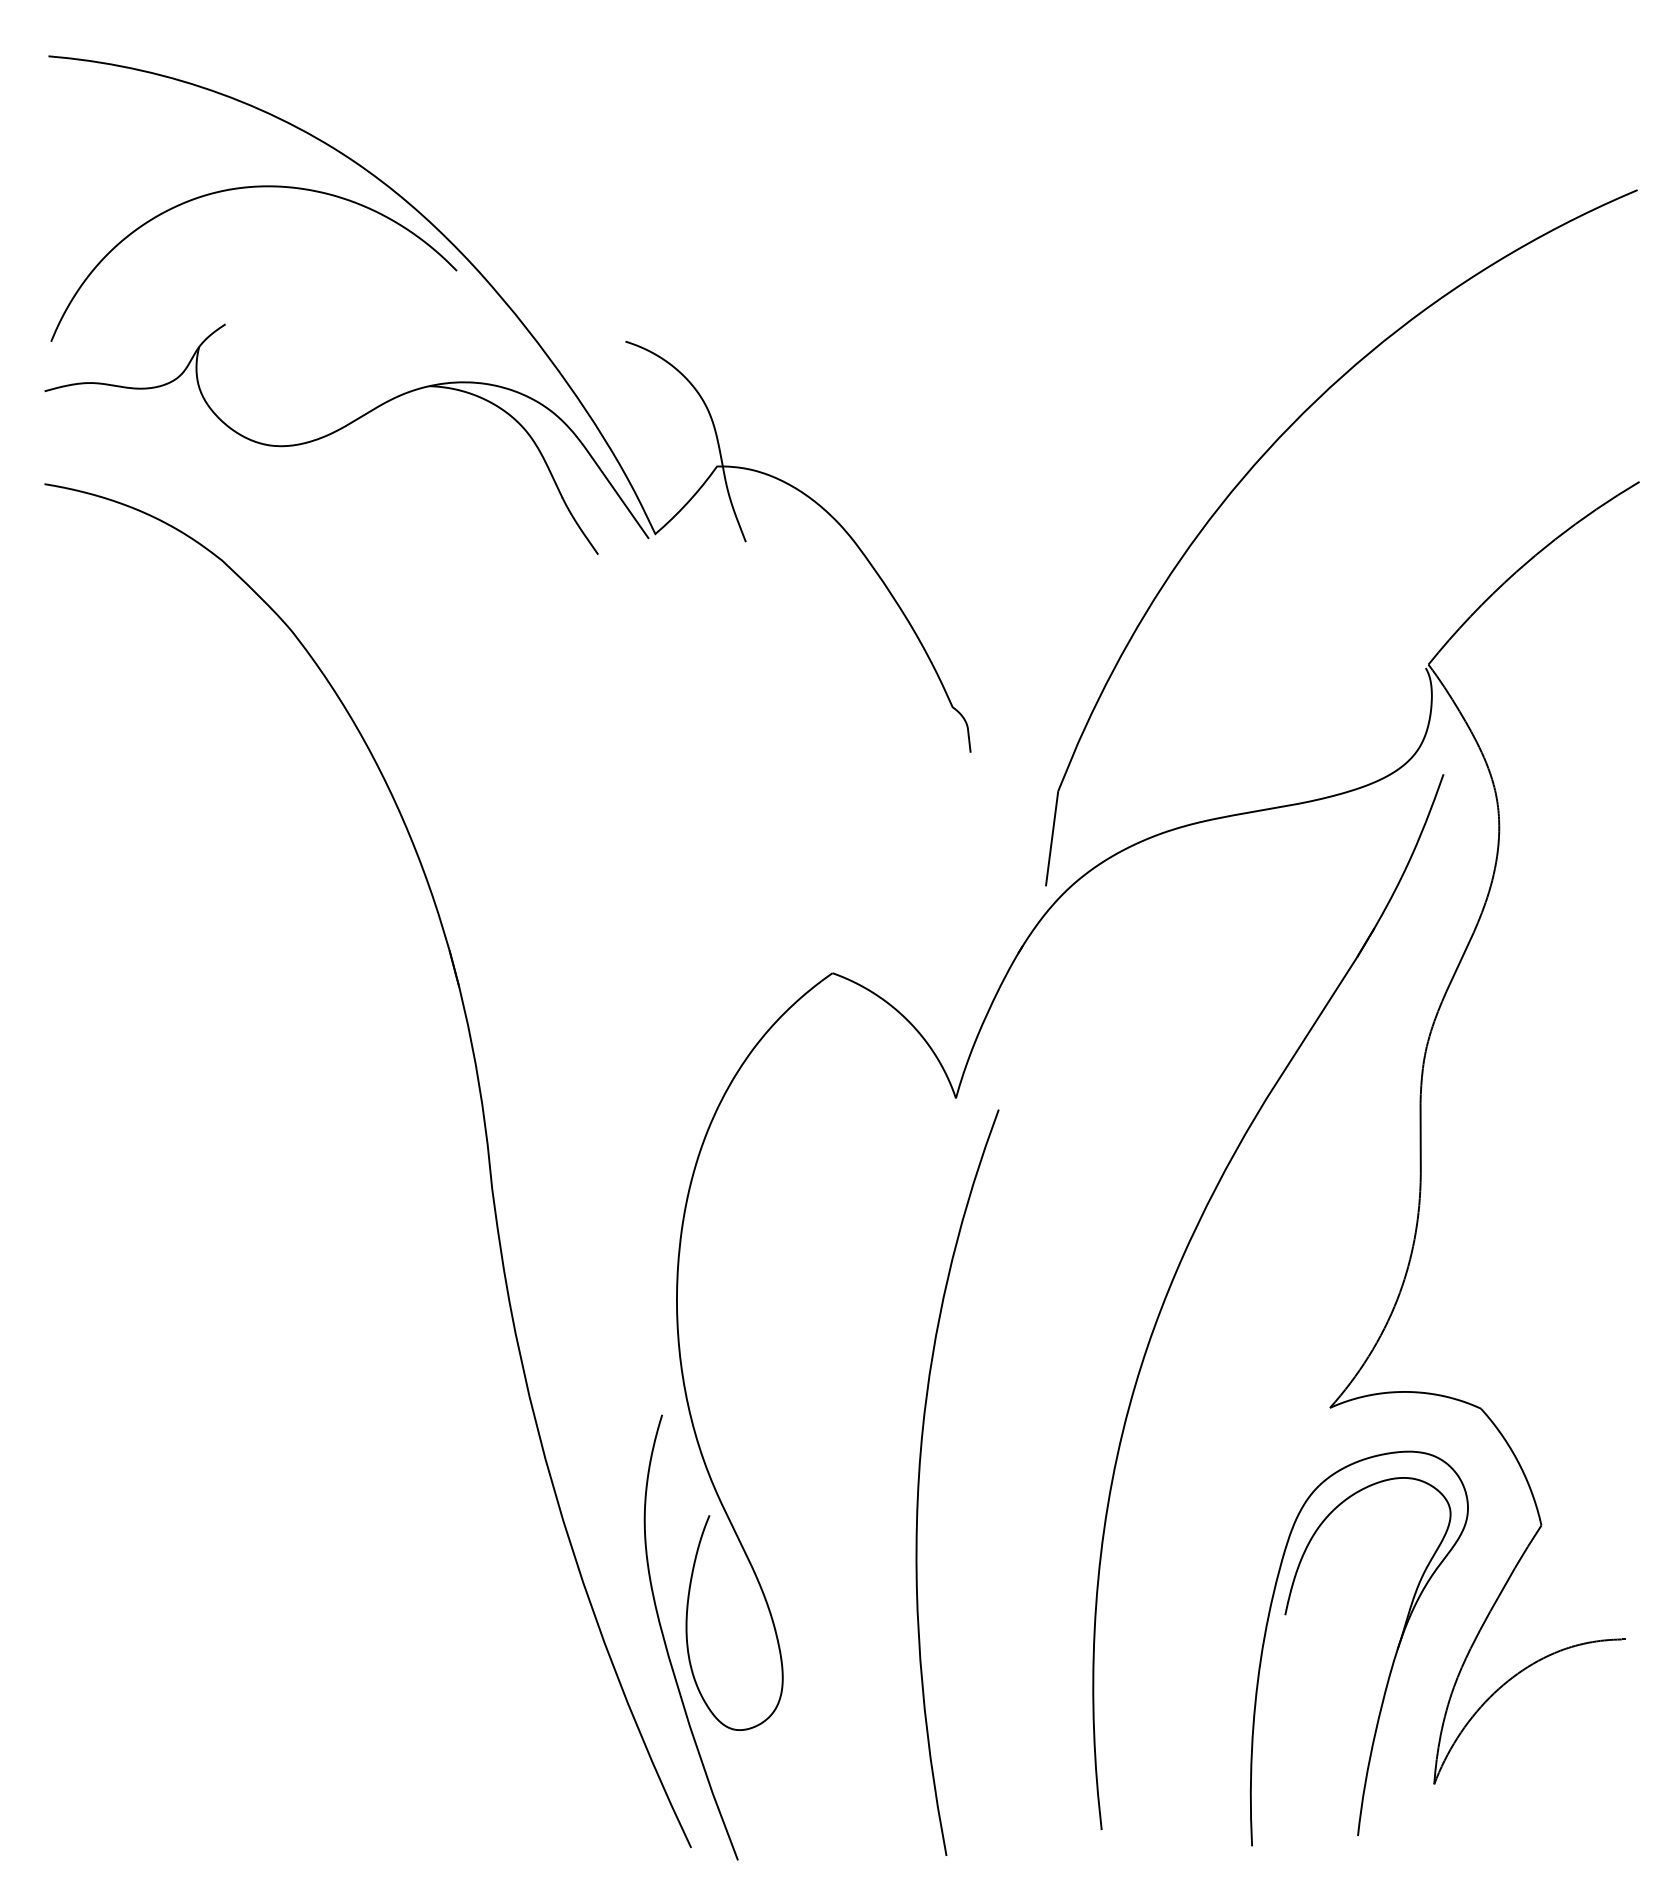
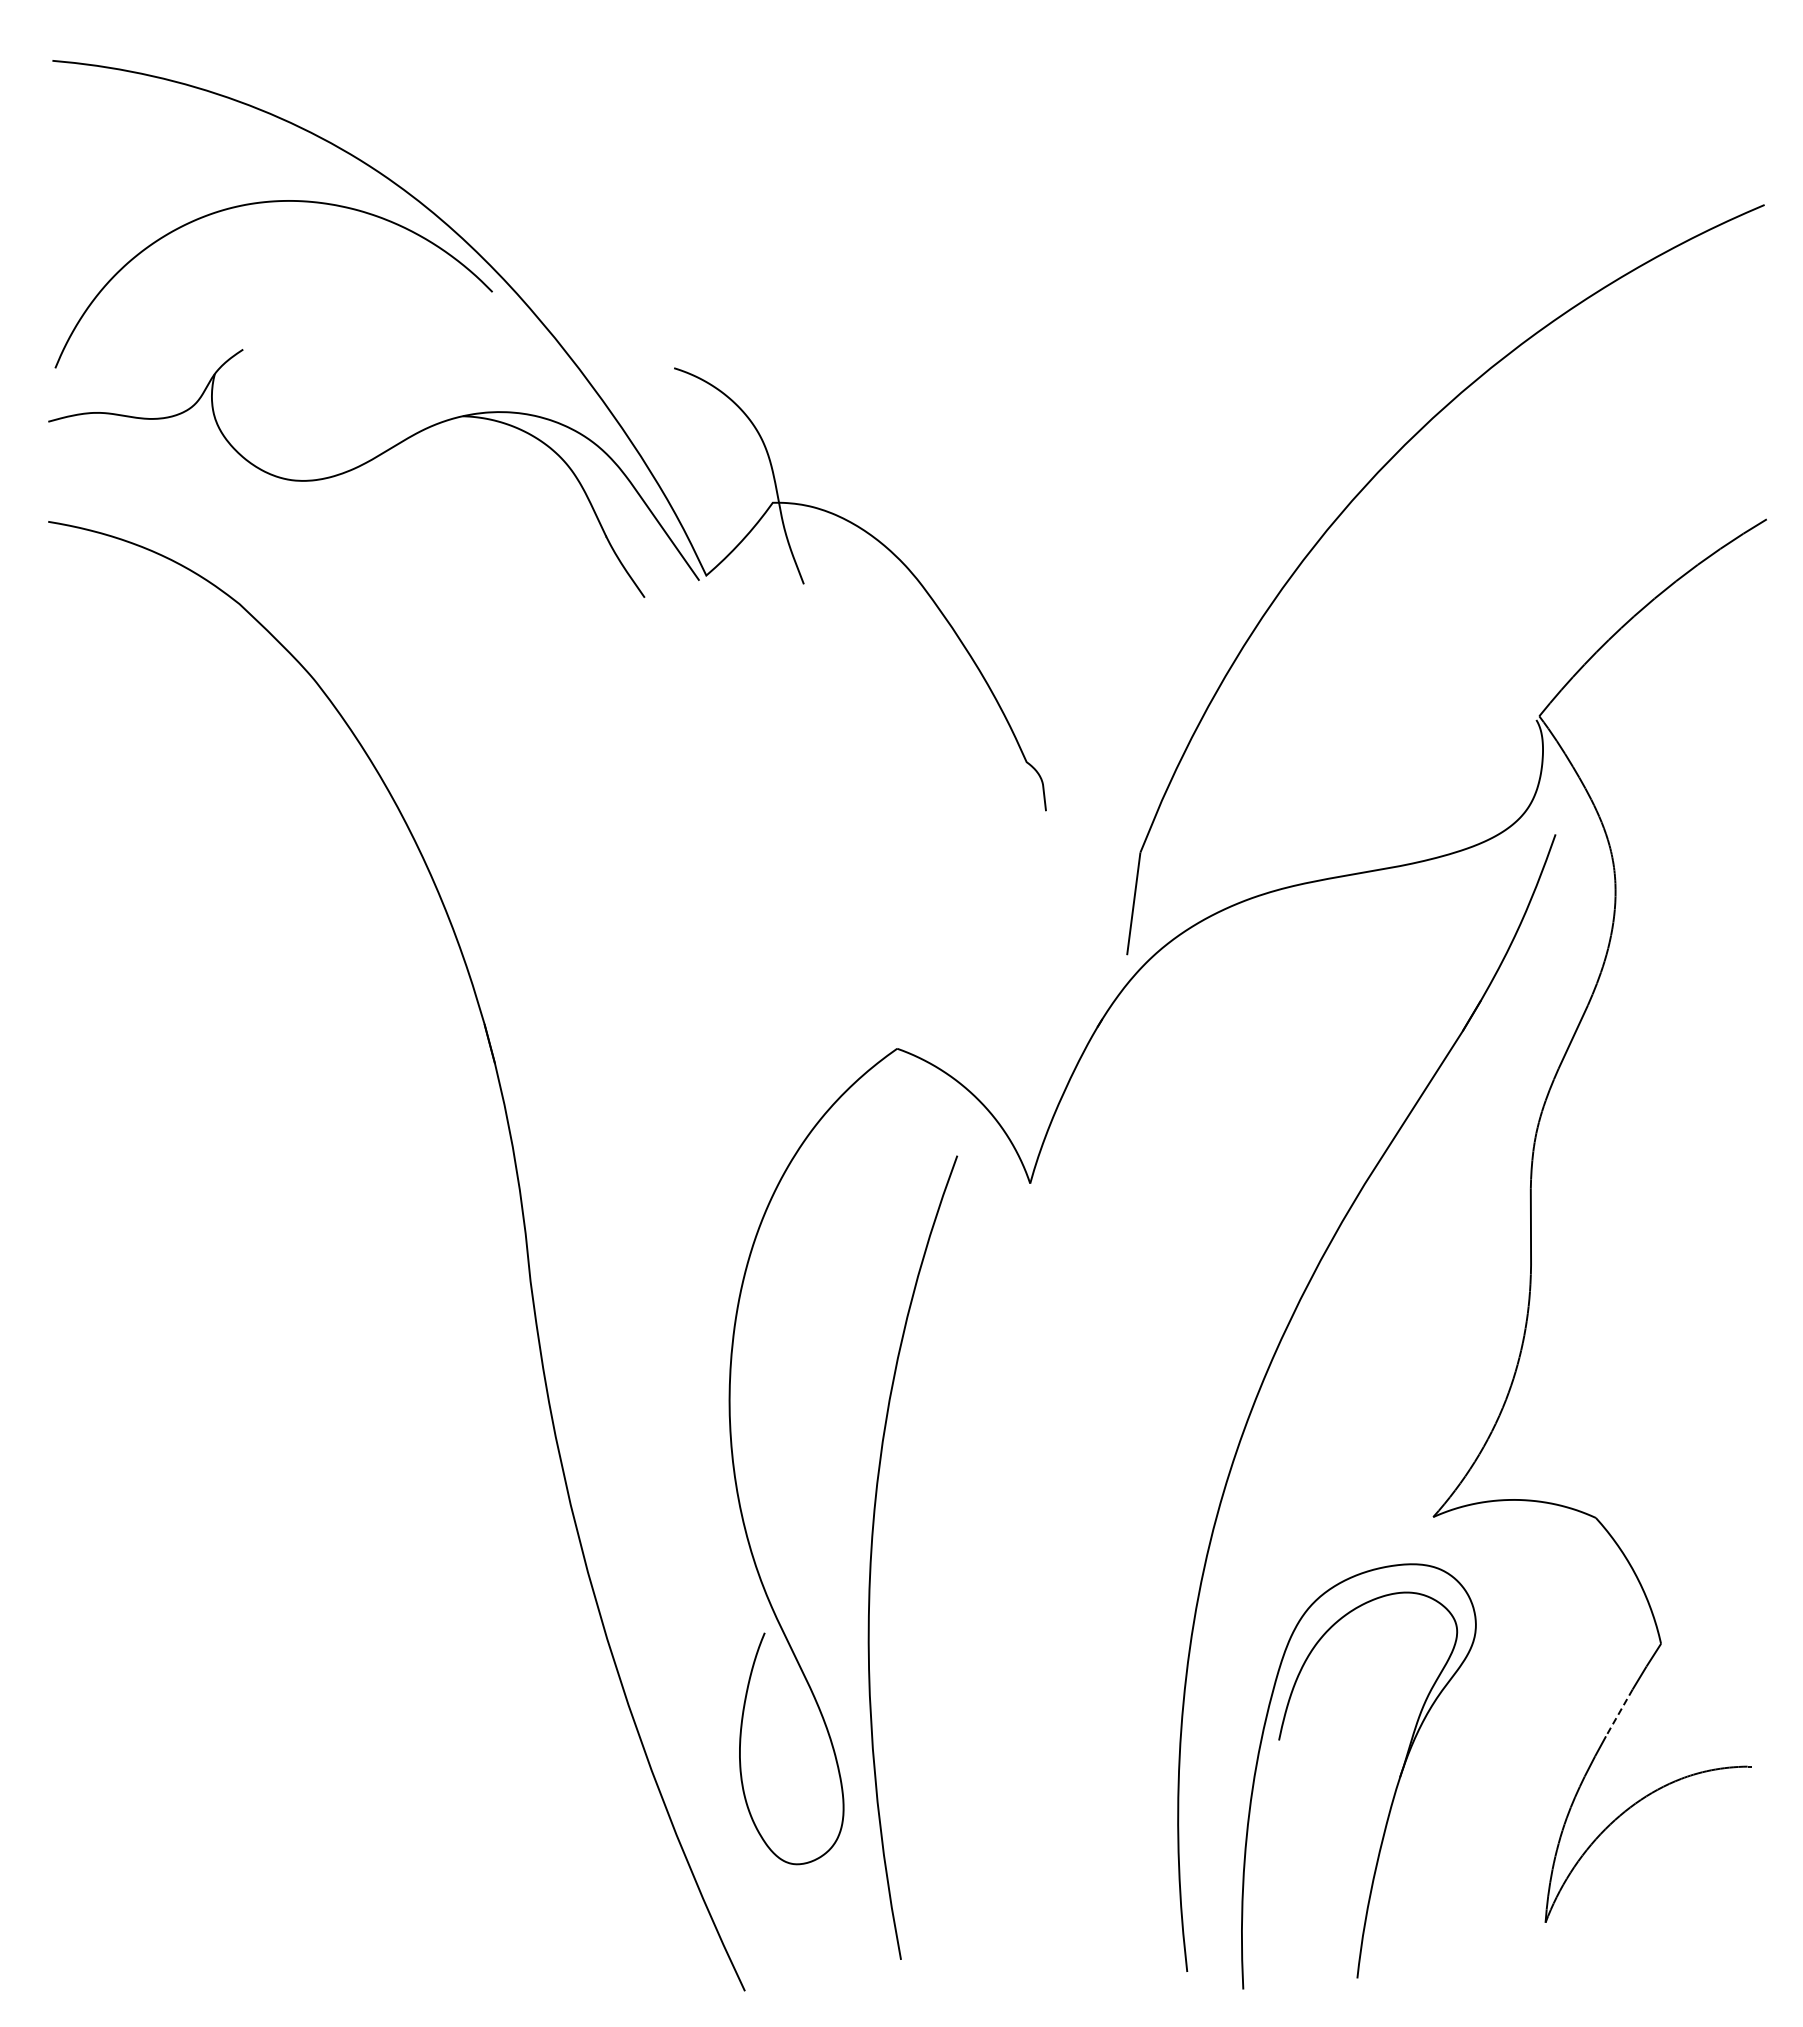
curve: (920, 1479) -> (872, 1554), moved
line: (1502, 1589) -> (1619, 1712), solid -> dashed
curve: (666, 1644) -> (718, 1772), removed
part: (1394, 1656) -> (1396, 1784), moved

